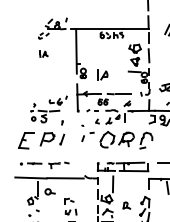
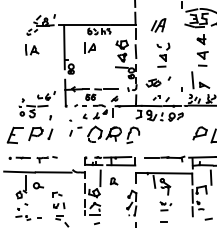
part: (44, 53) -> (32, 49), size x1.67
part: (101, 74) -> (89, 47), moved
part: (126, 205) -> (113, 181), moved

